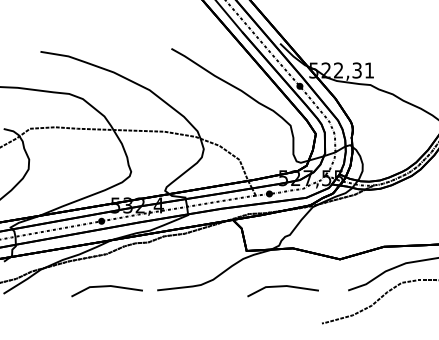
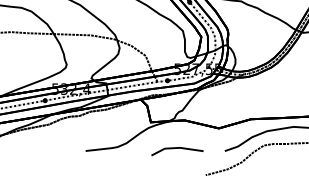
line: (106, 287) -> (48, 148), removed

